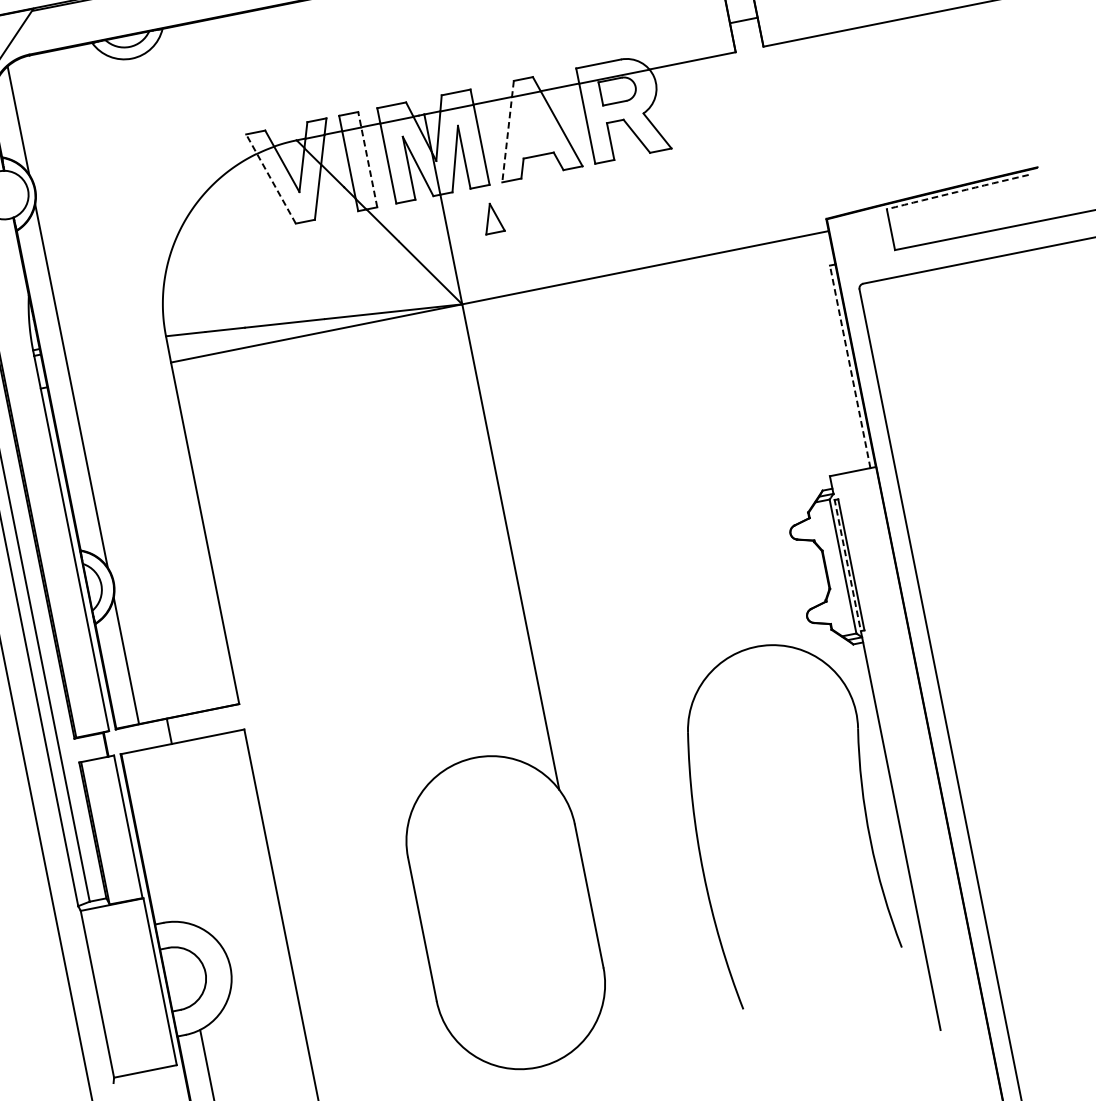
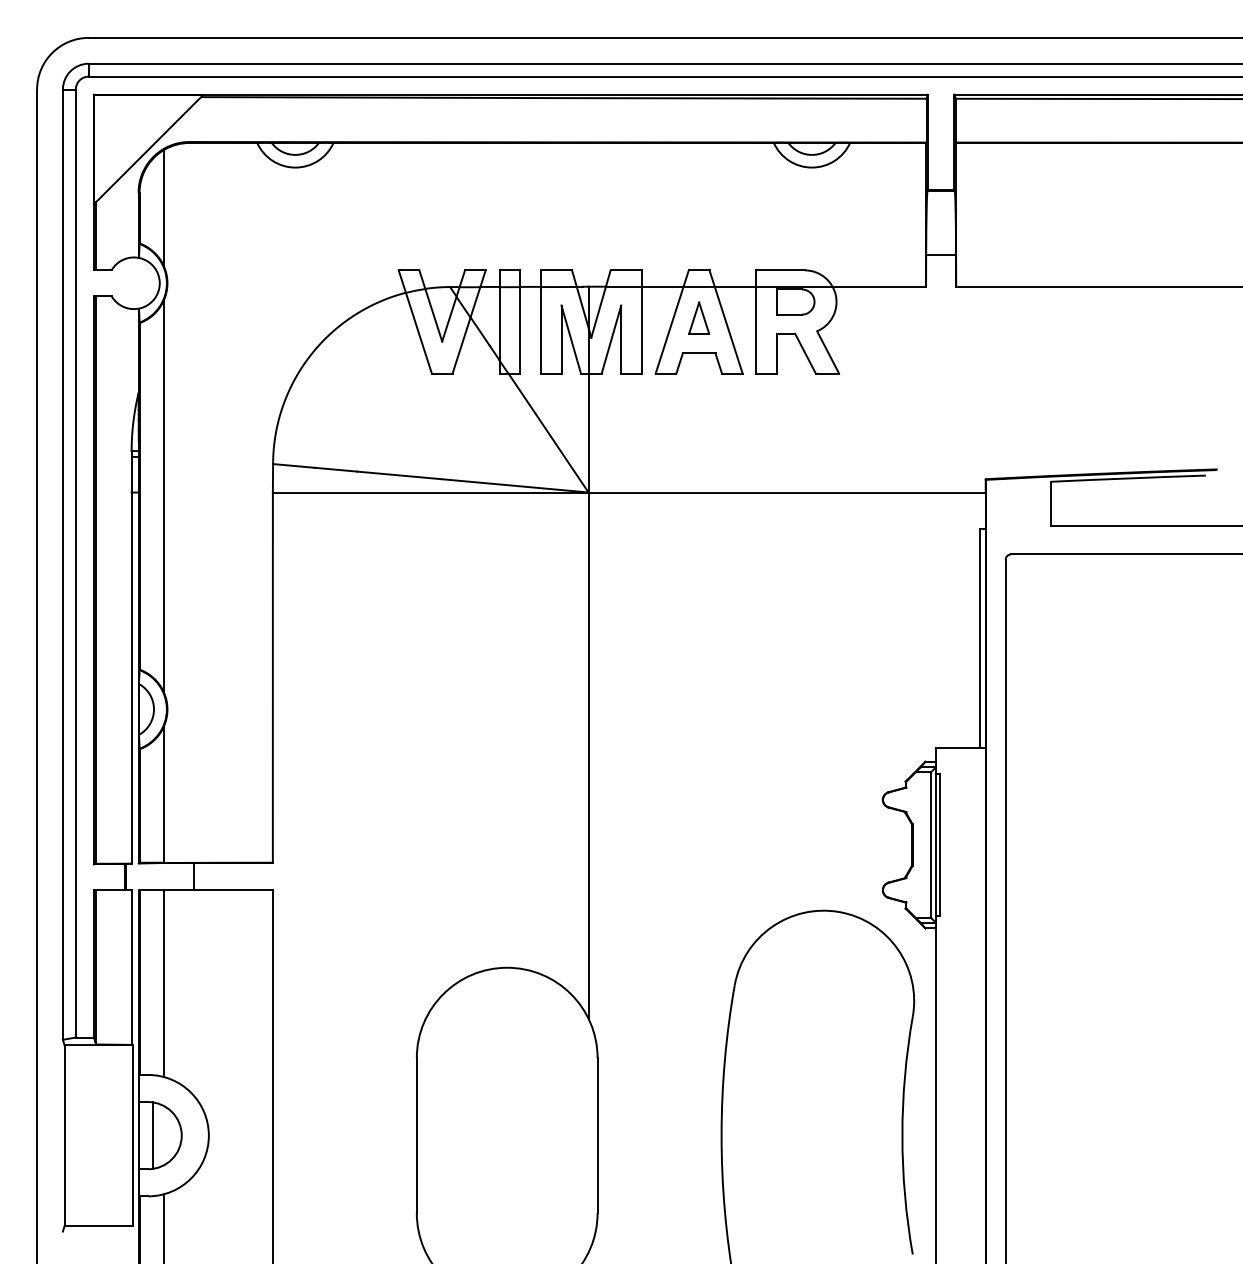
line: (508, 132) -> (672, 322), dashed -> solid
line: (368, 160) -> (520, 322), dashed -> solid
line: (271, 178) -> (415, 321), dashed -> solid
arc: (957, 191) -> (1128, 478), dashed -> solid
part: (492, 217) -> (699, 317), moved
line: (849, 366) -> (979, 638), dashed -> solid
line: (847, 566) -> (935, 845), dashed -> solid
line: (161, 835) -> (164, 983), added
line: (179, 977) -> (153, 1135), added

